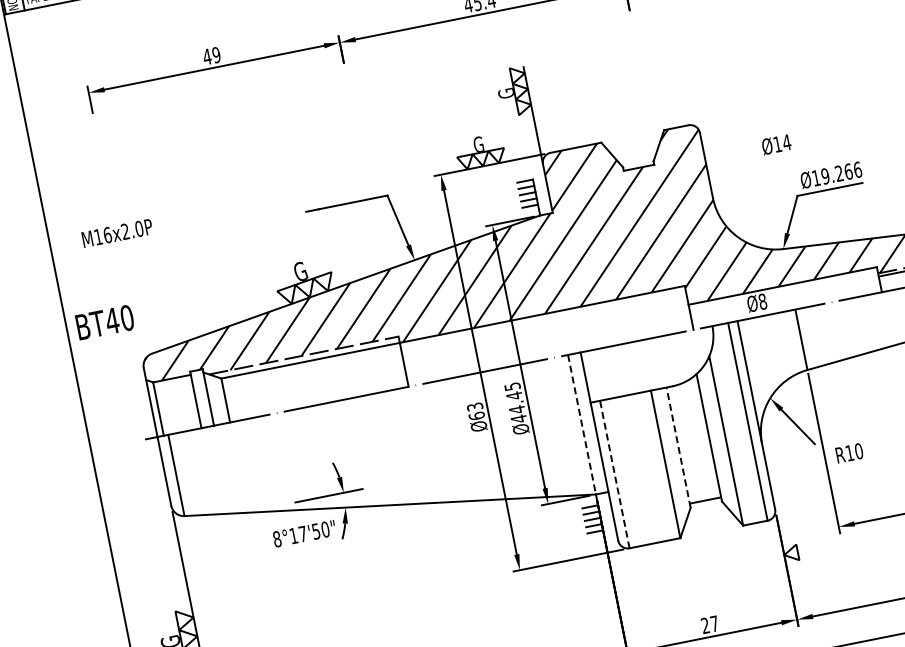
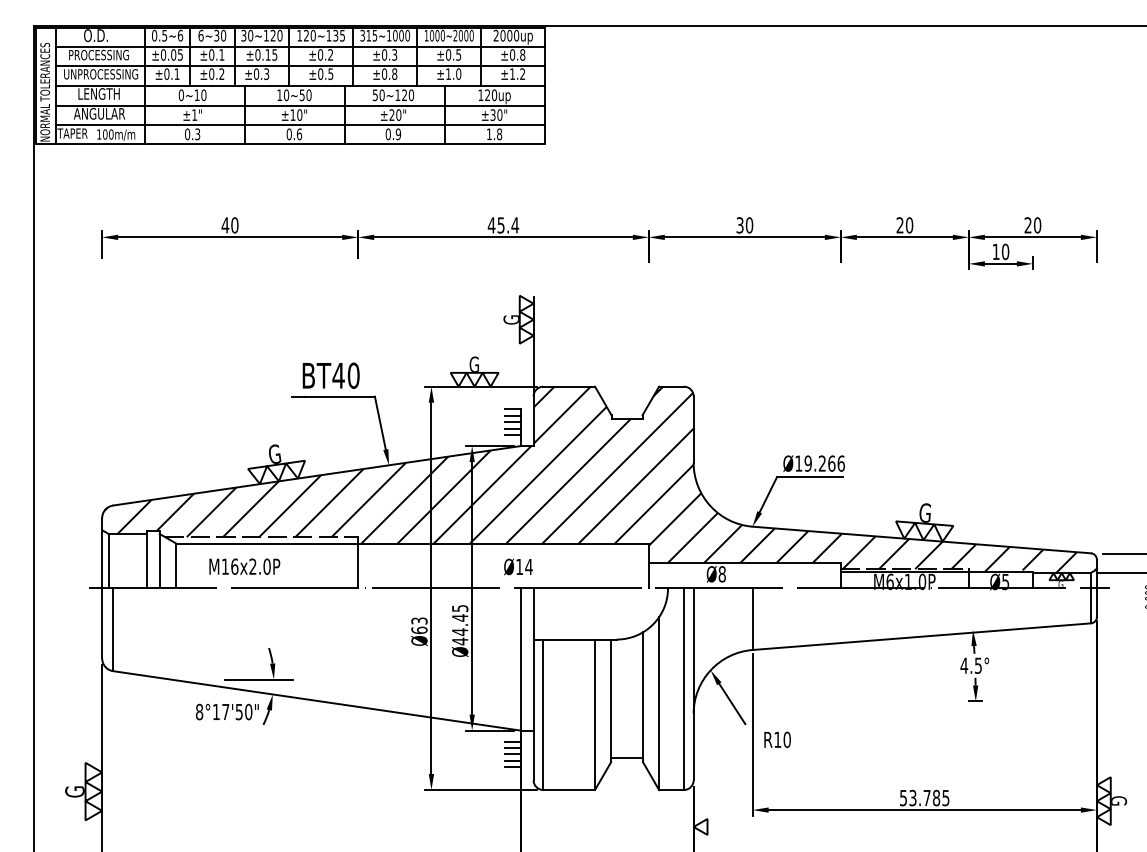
text: (216, 55) -> (234, 225), 49 -> 40
text: (776, 144) -> (518, 566), moved
text: (117, 233) -> (244, 566), moved
text: (104, 322) -> (330, 375), moved
line: (581, 424) -> (520, 659), dashed -> solid
line: (678, 447) -> (611, 700), dashed -> solid
line: (615, 474) -> (543, 714), dashed -> solid

